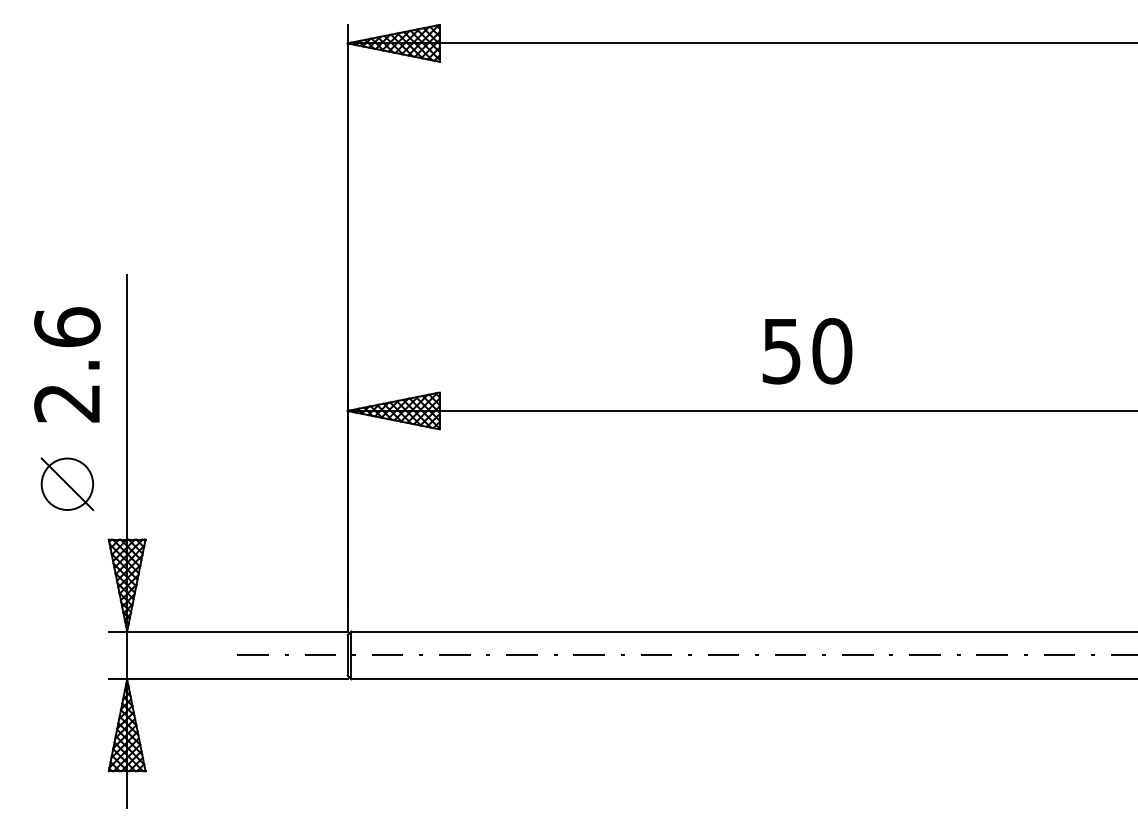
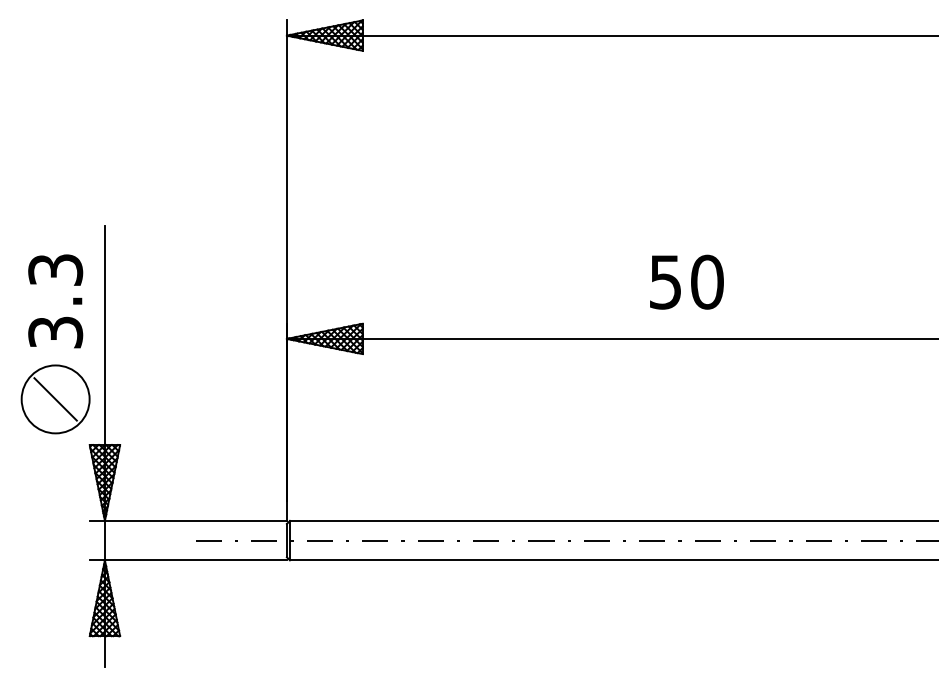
text: (807, 351) -> (686, 282), moved
text: (67, 364) -> (55, 300), 2.6 -> 3.3
circle: (67, 484) -> (55, 399), size x1.6

